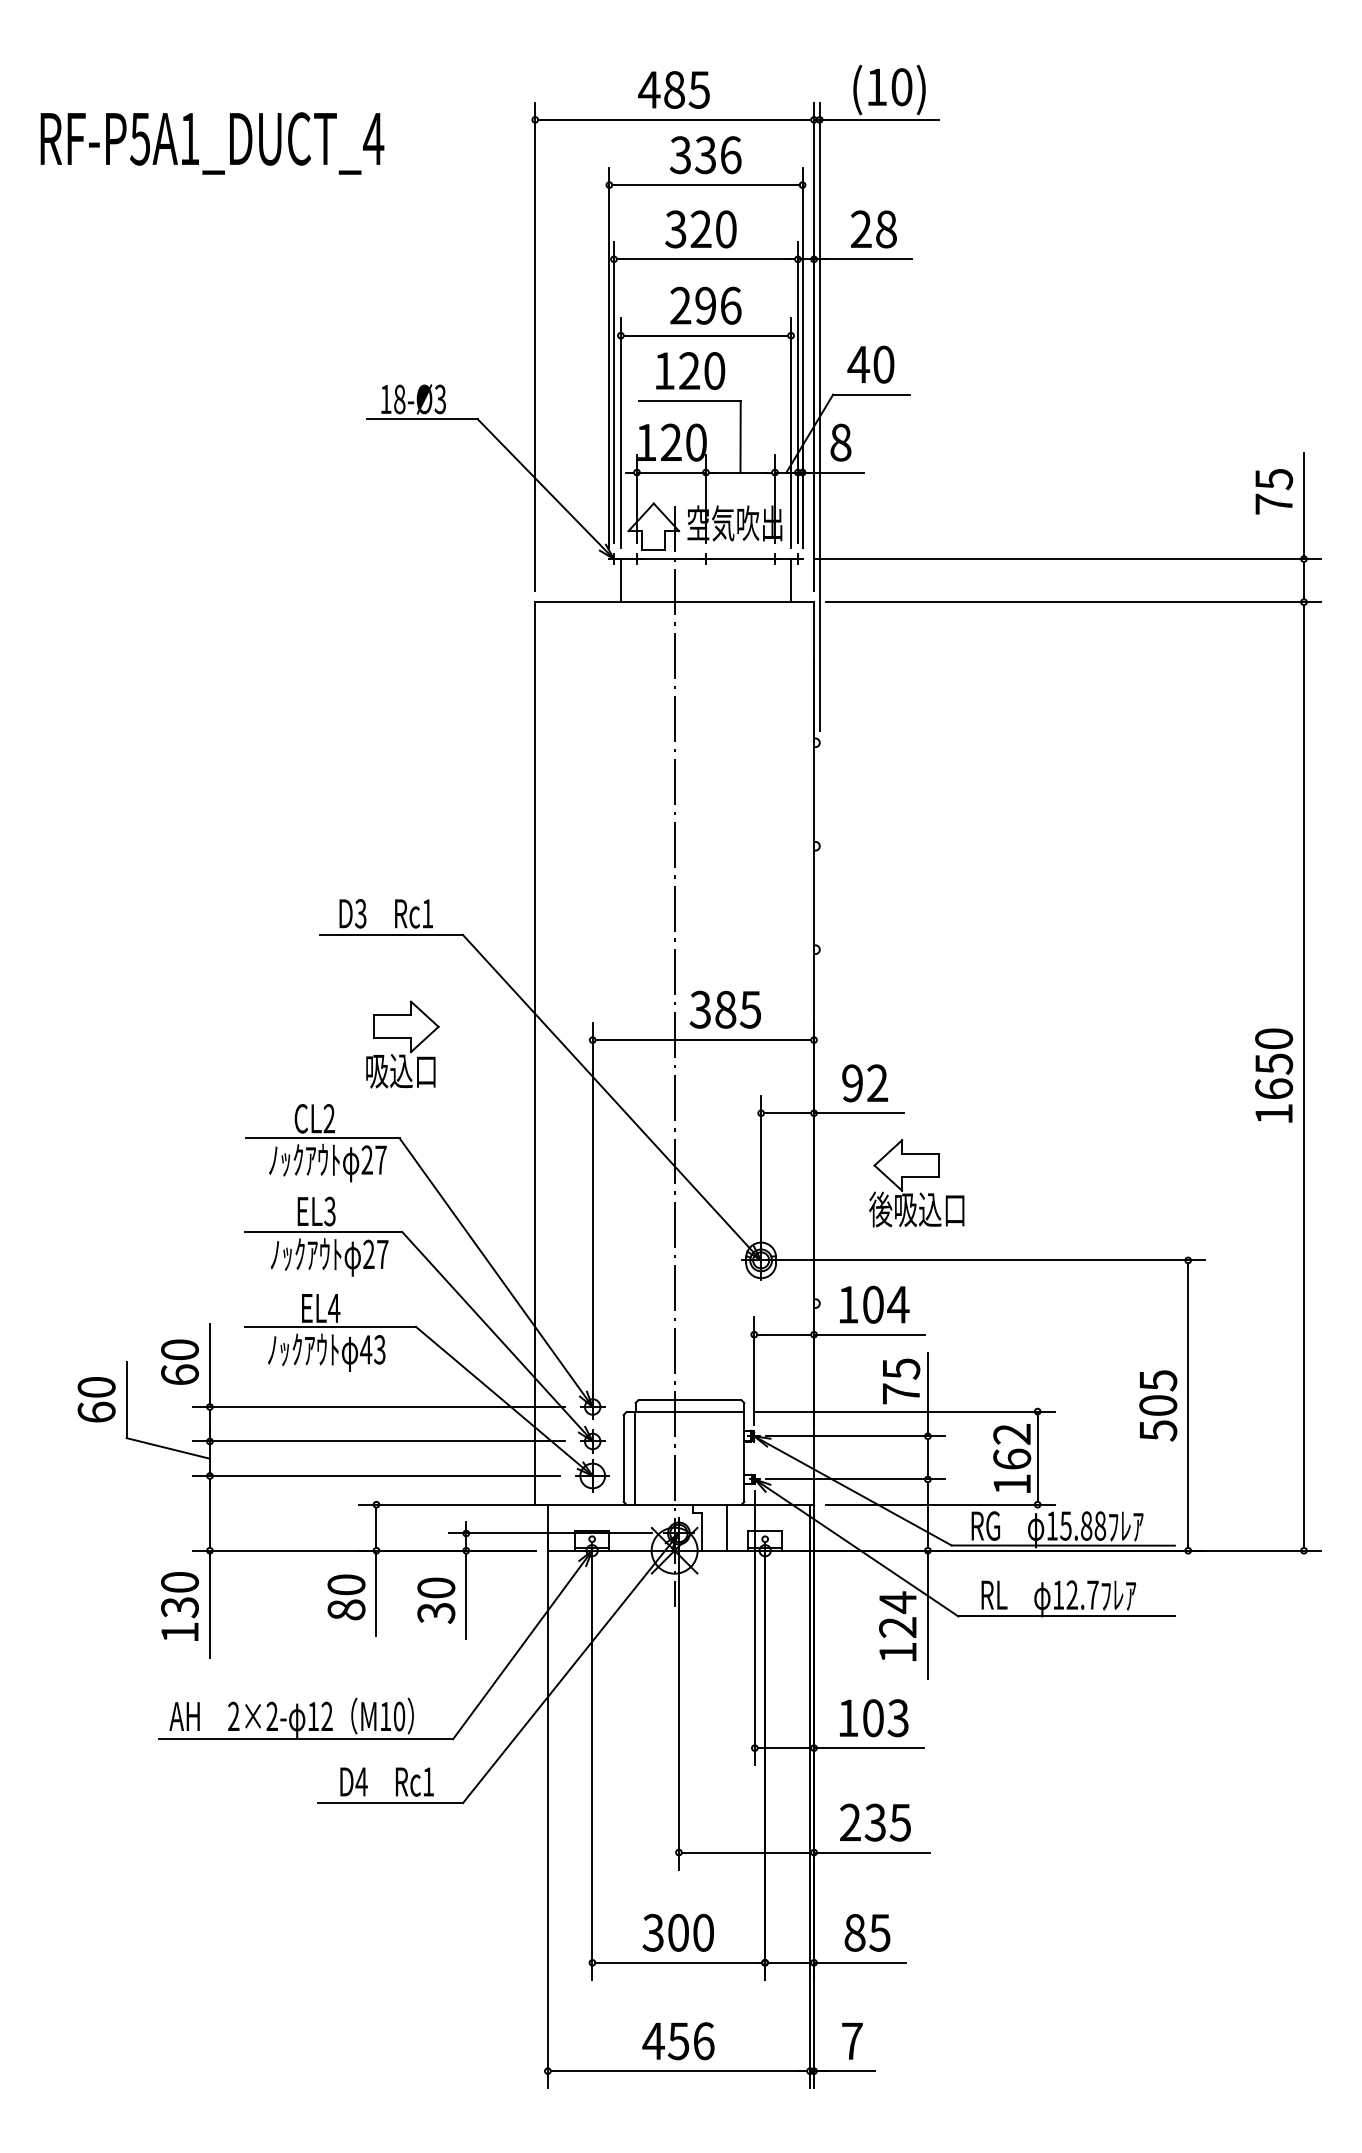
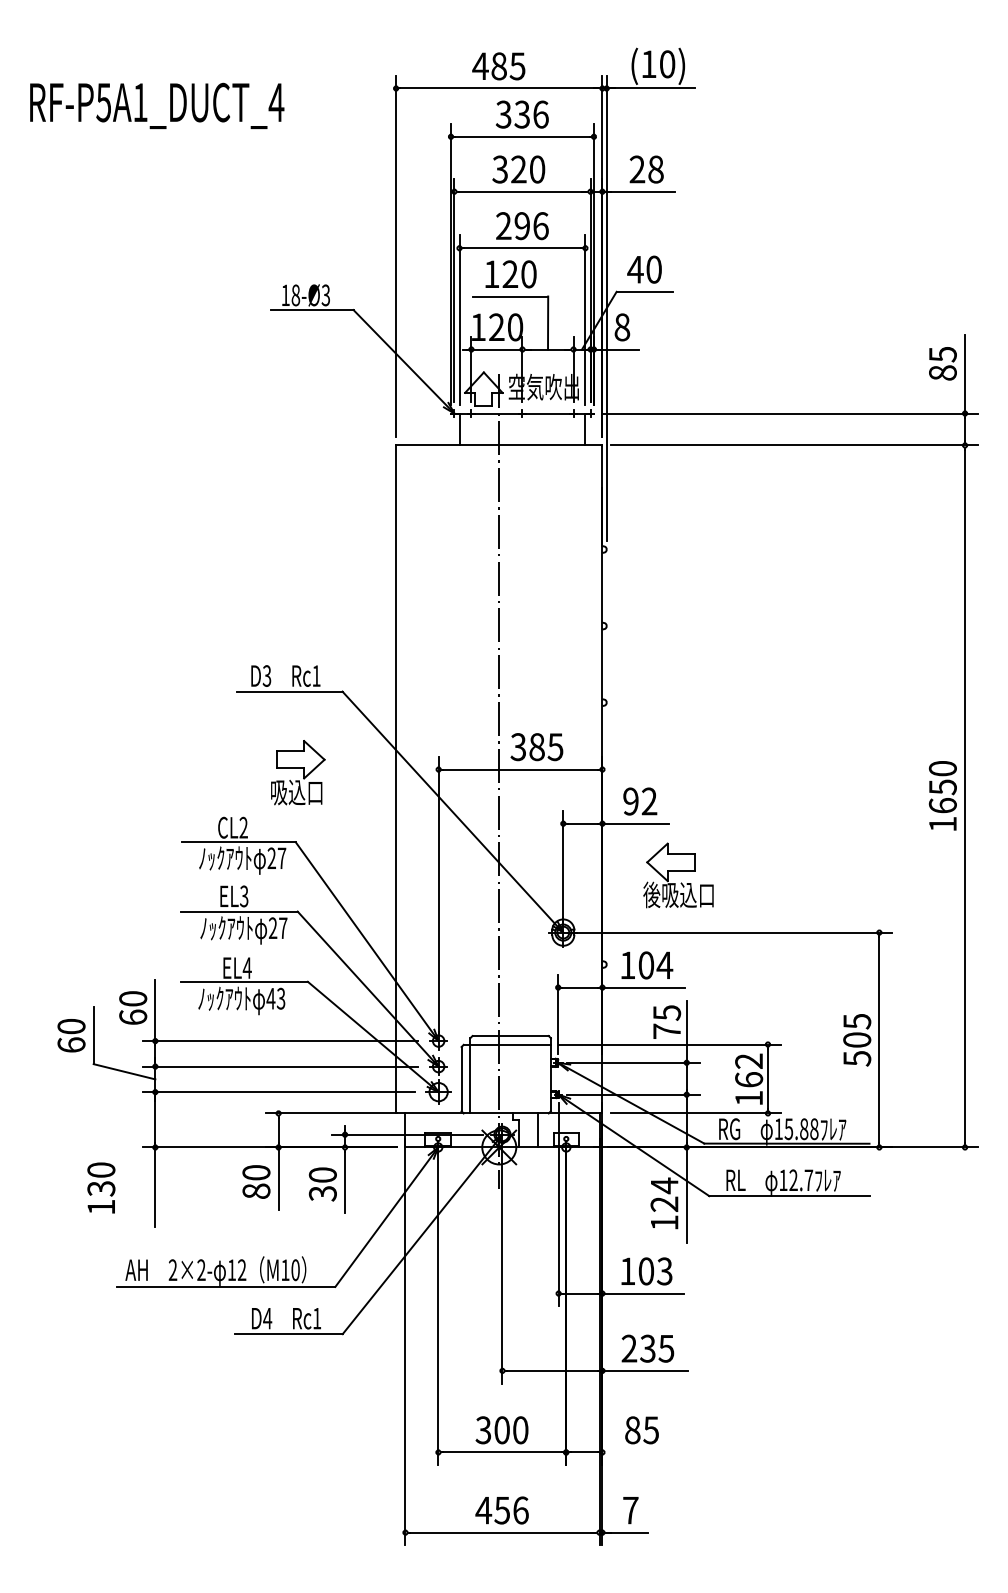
text: (1274, 503) -> (943, 372), 75 -> 85
text: (179, 1606) -> (101, 1188), moved
line: (859, 1962) -> (636, 1452), removed

